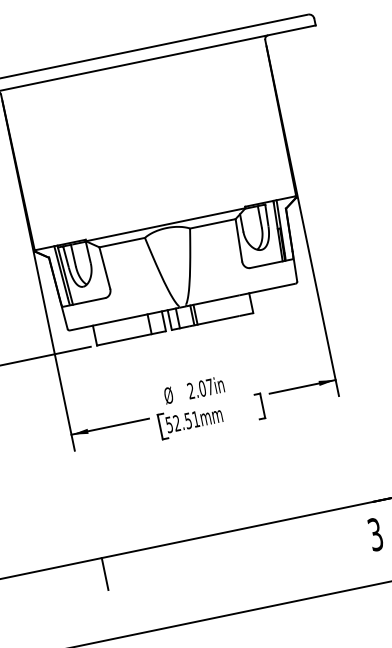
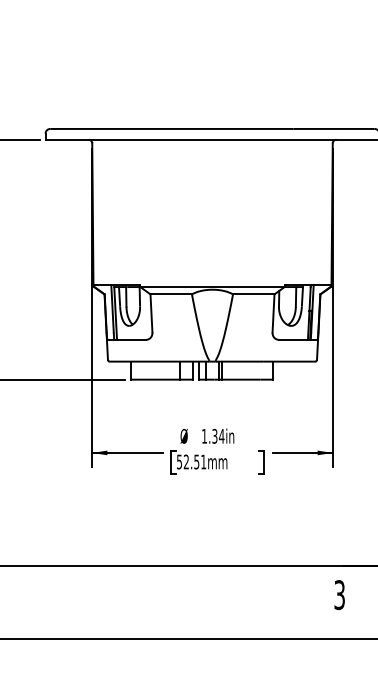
text: (200, 387) -> (213, 435), 2.07in -> 1.34in
line: (105, 573) -> (96, 580), removed

